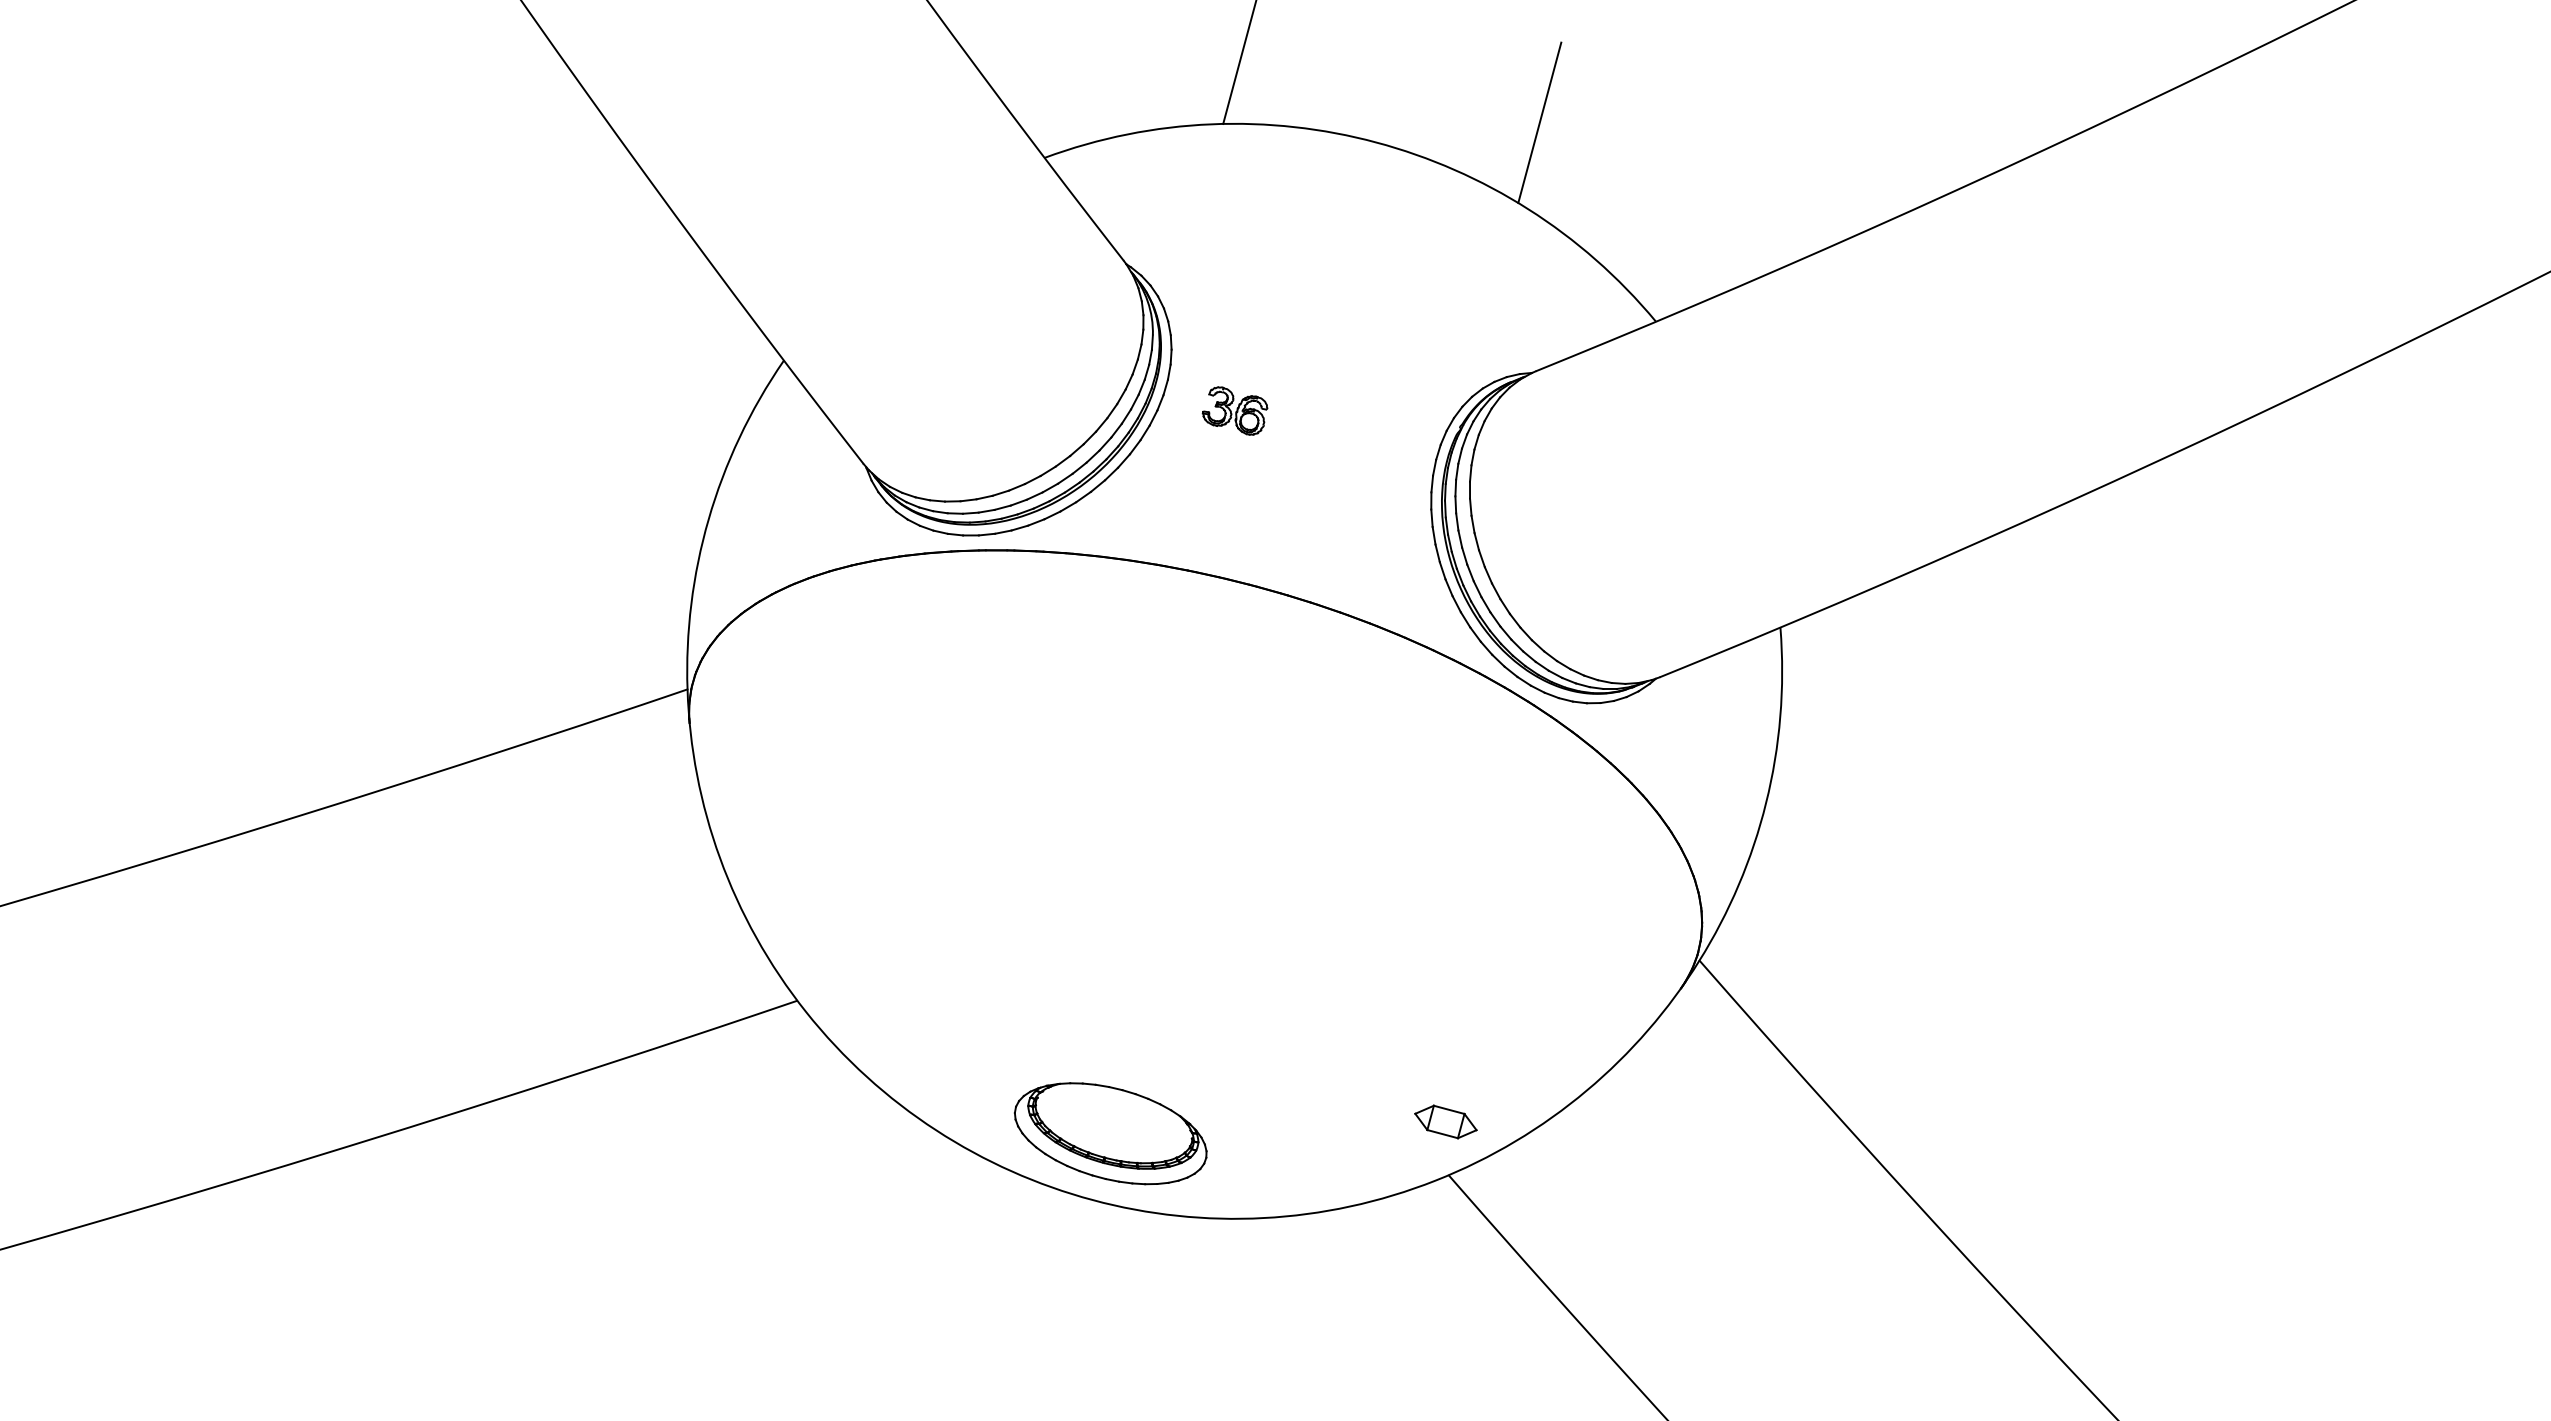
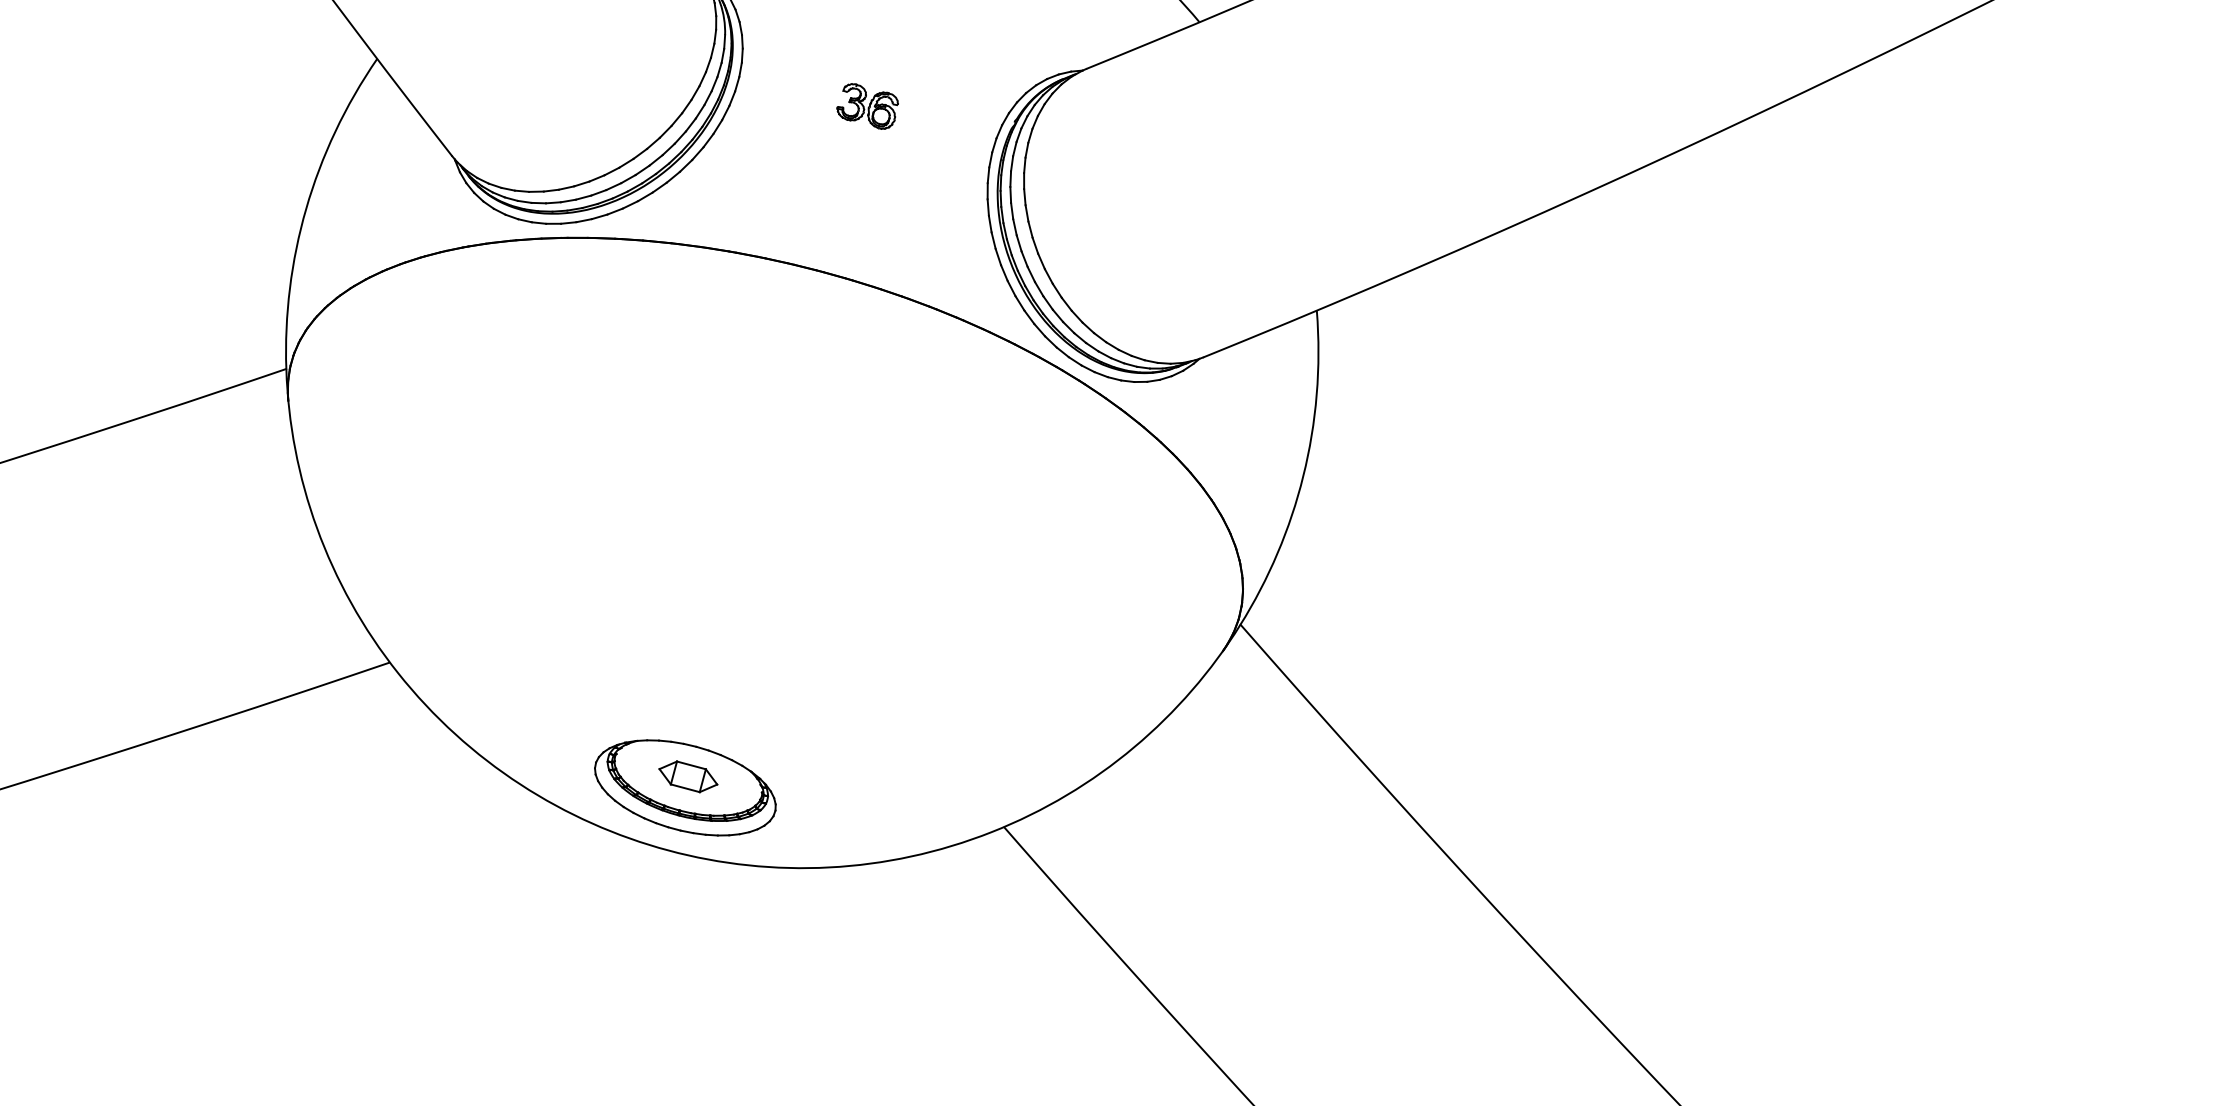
part: (1234, 410) -> (867, 105), moved
part: (1445, 1121) -> (687, 776), moved

